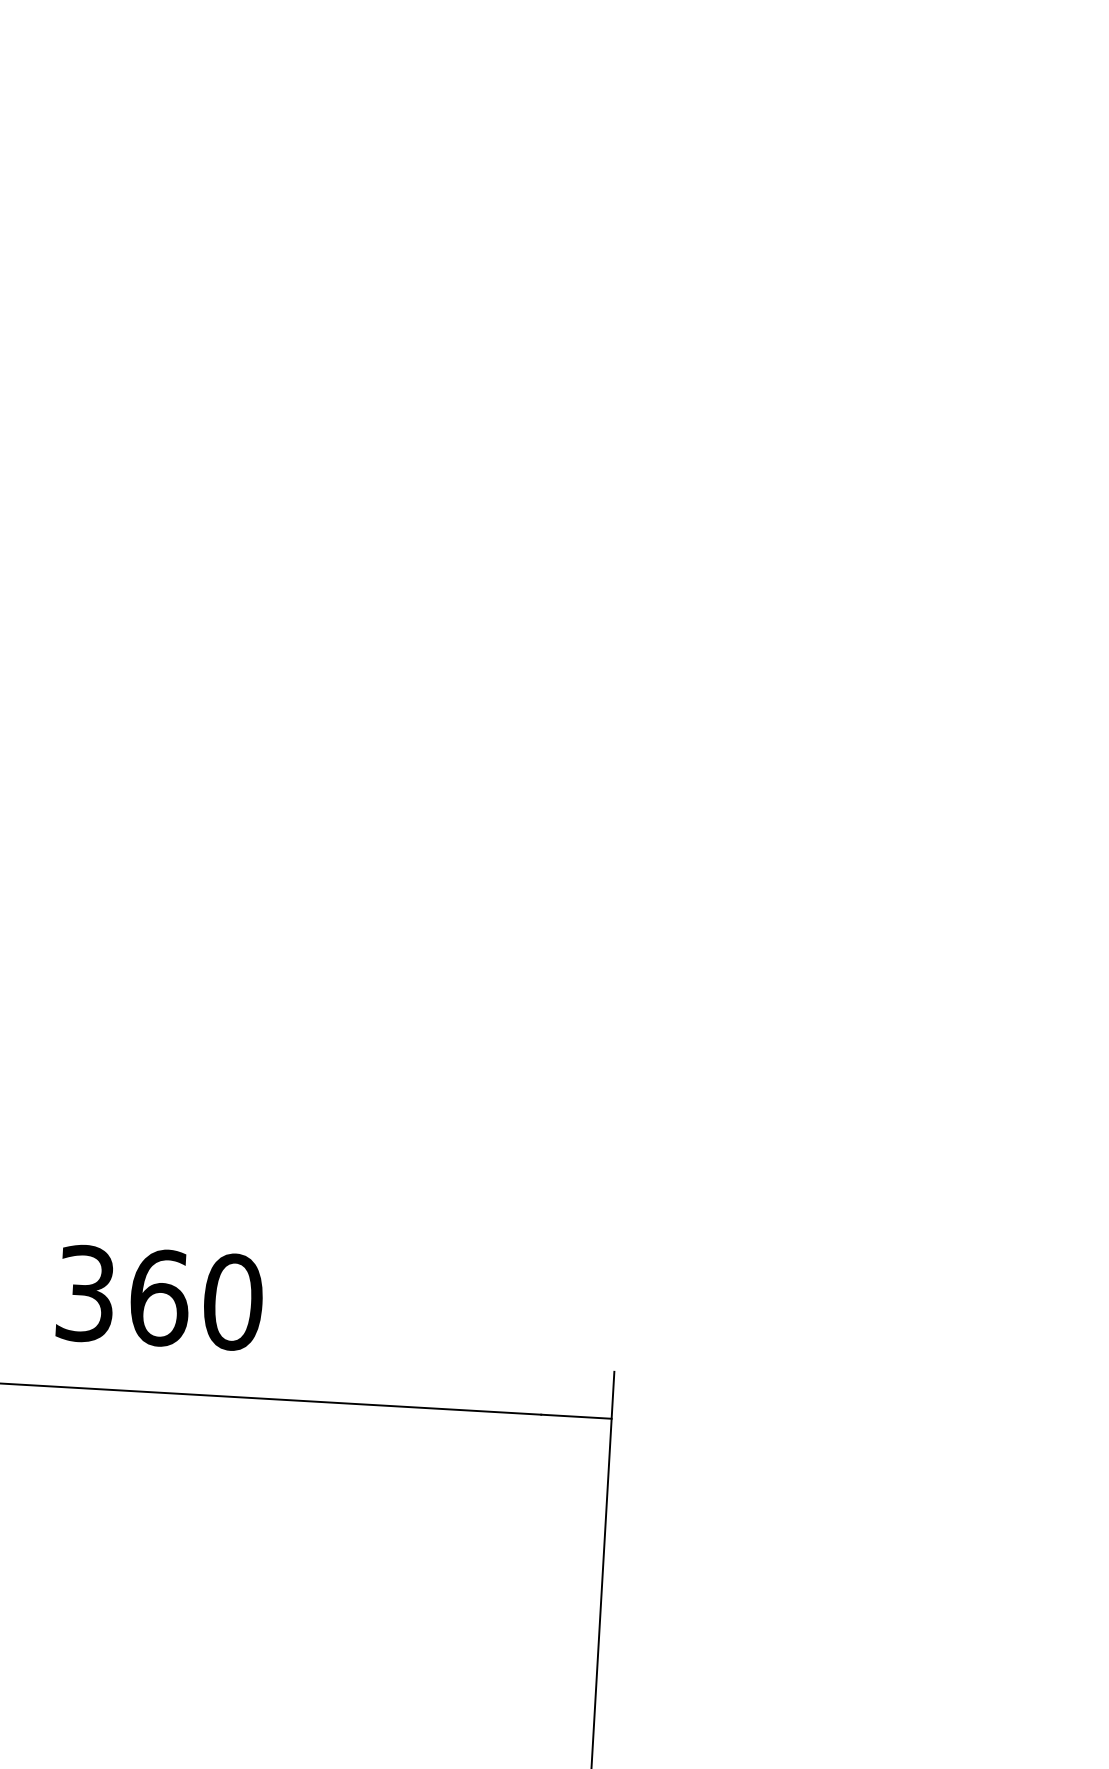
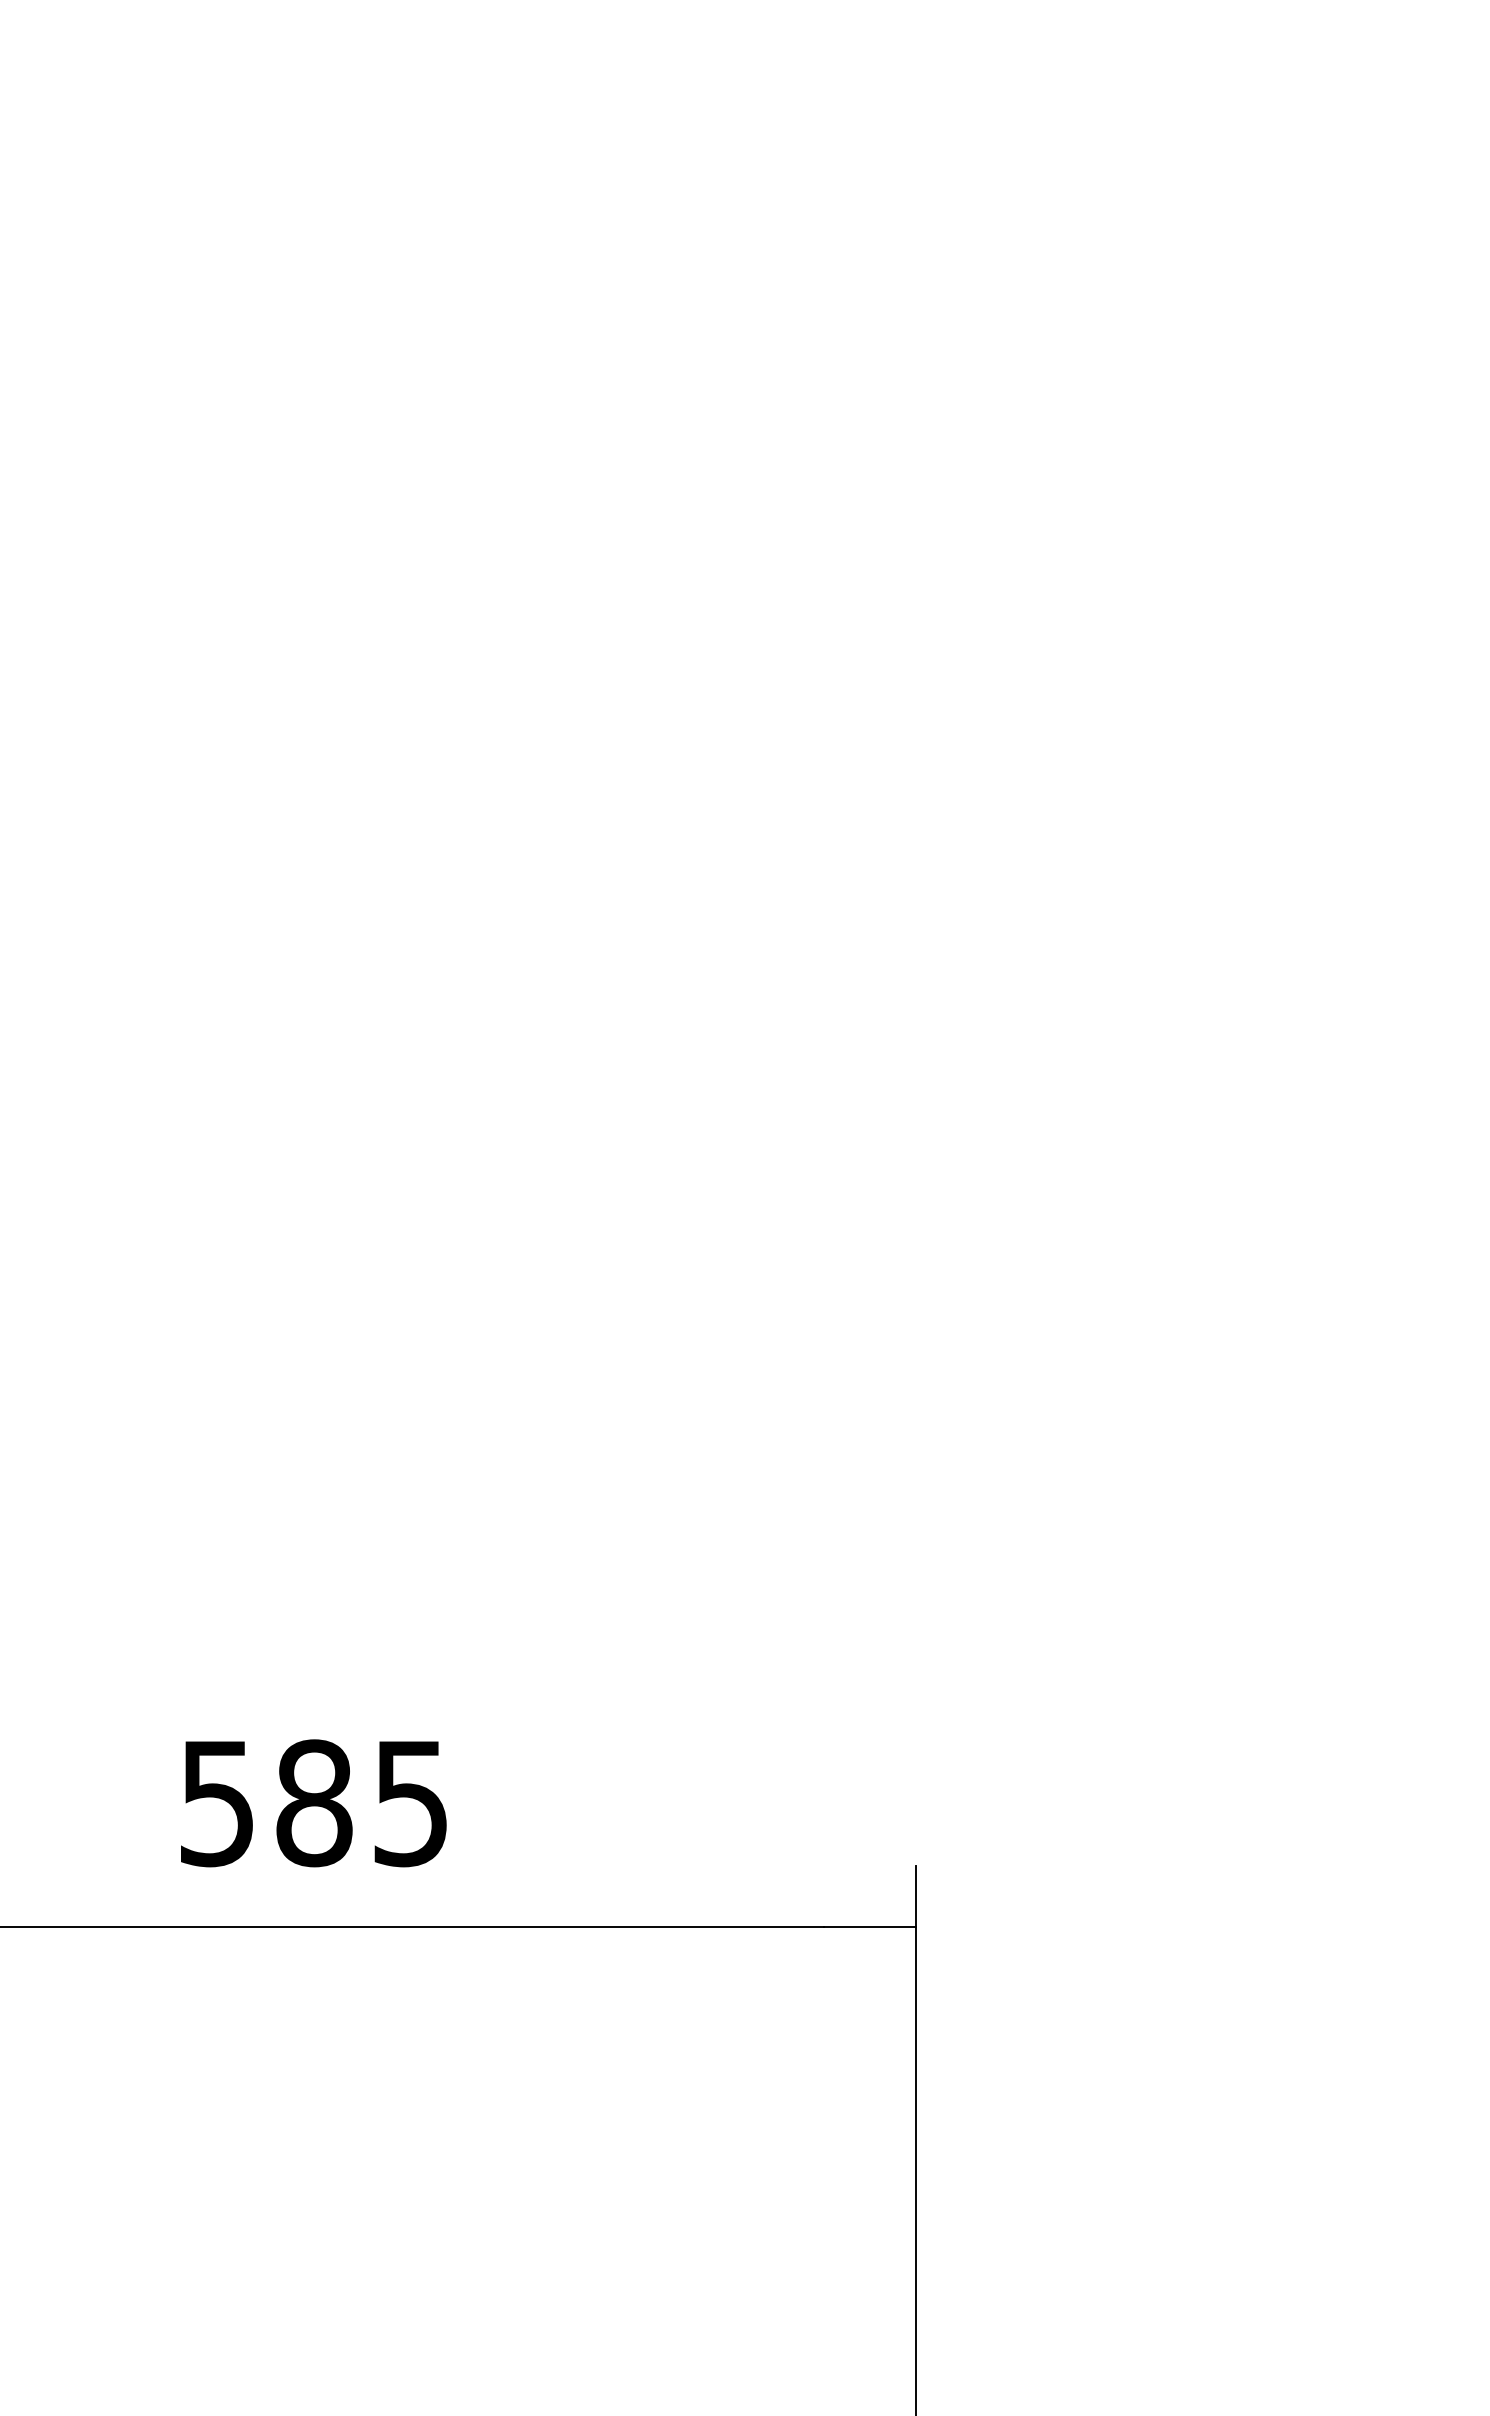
text: (159, 1298) -> (314, 1803), 360 -> 585

